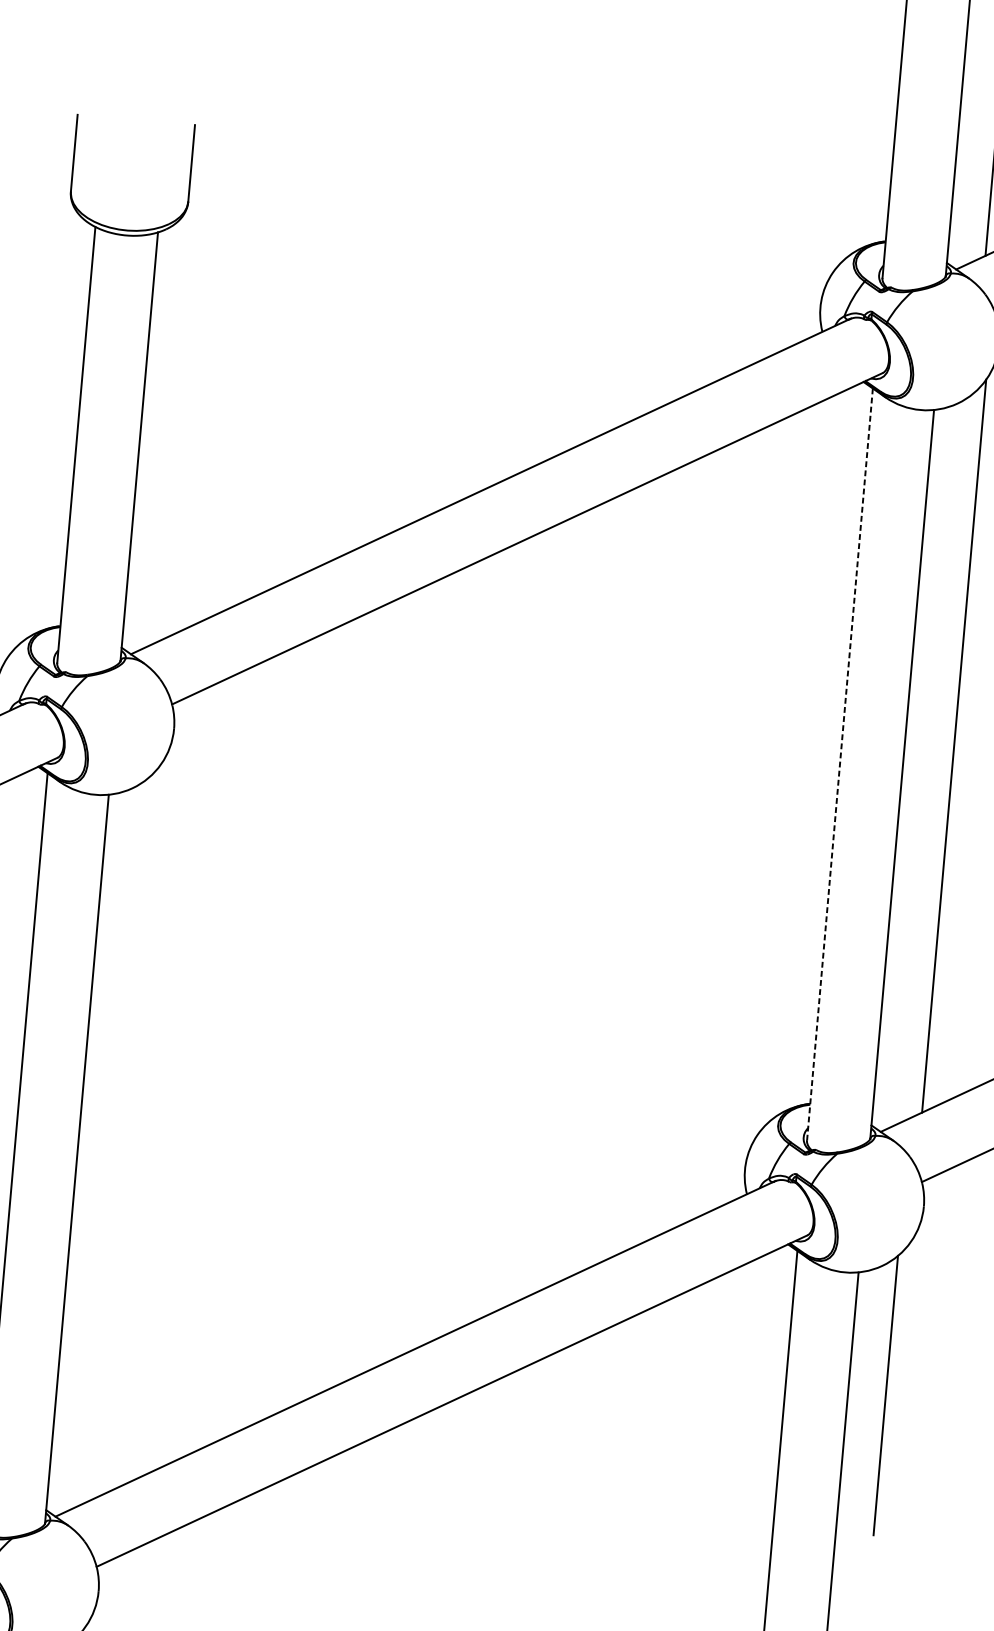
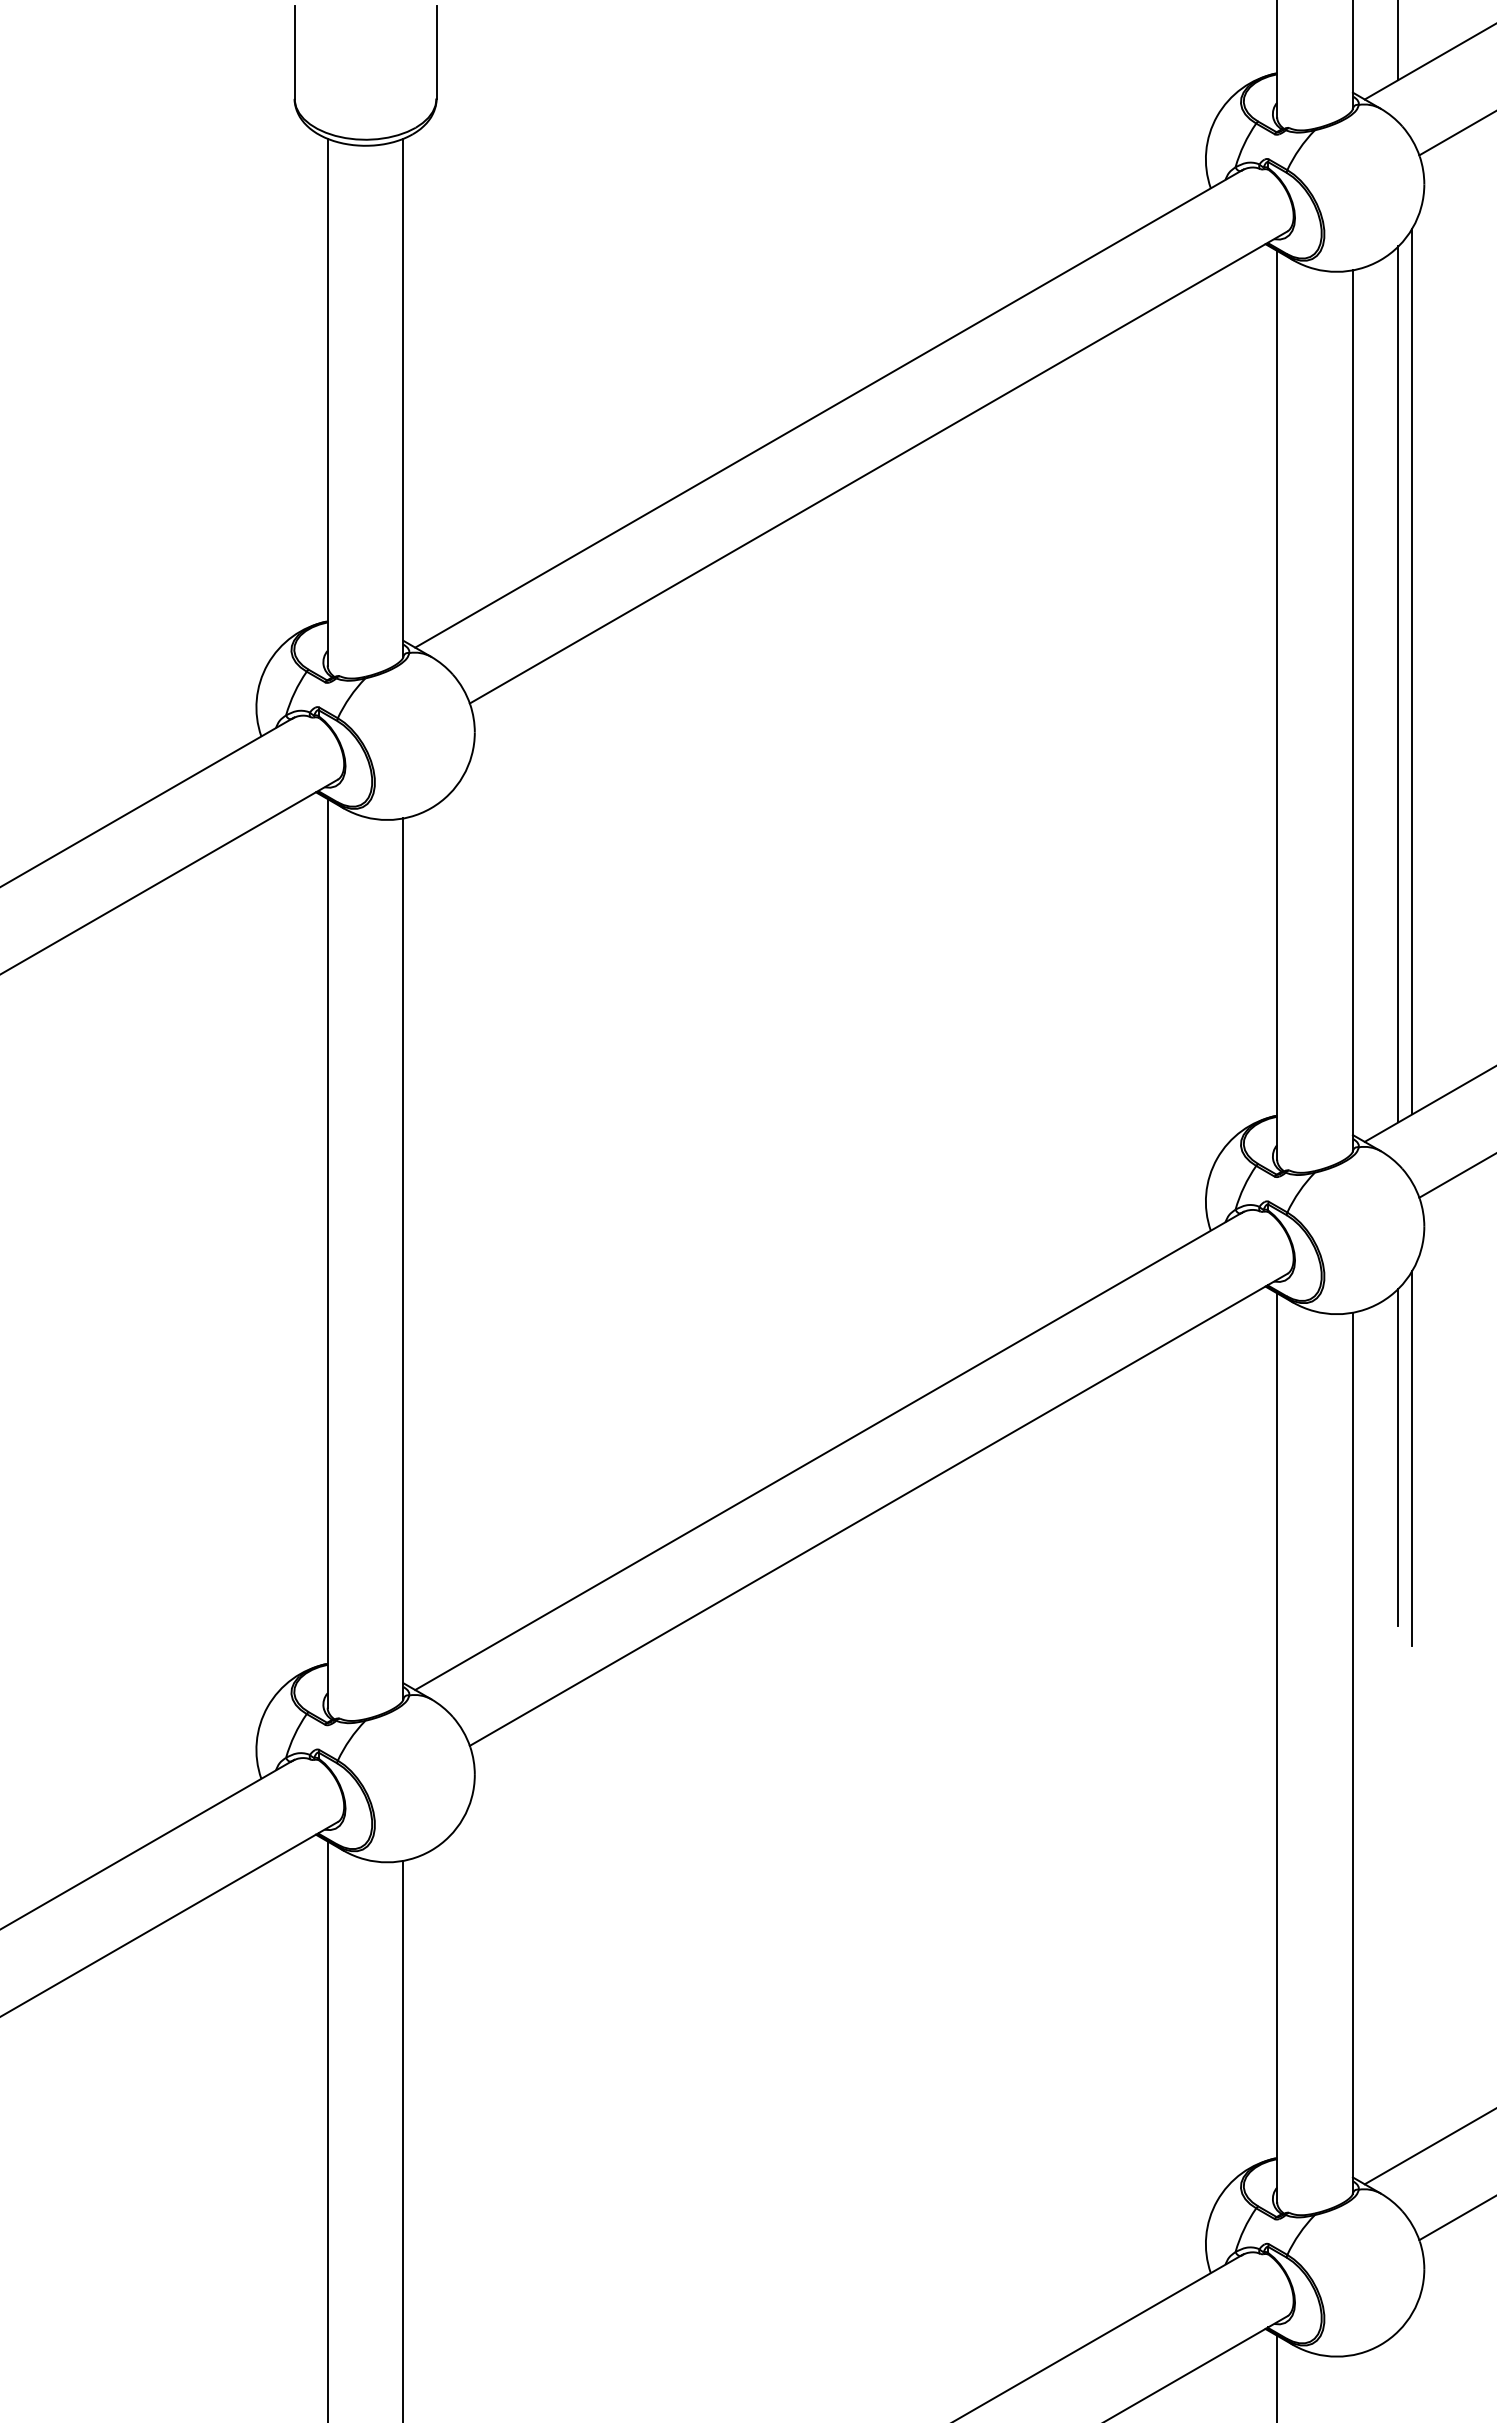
line: (941, 755) -> (1398, 684), added
line: (840, 764) -> (1277, 705), dashed -> solid
line: (897, 1396) -> (1412, 1457), added

